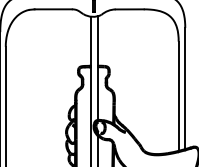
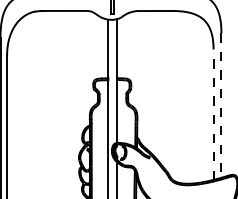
line: (185, 88) -> (221, 105), solid -> dashed
line: (178, 96) -> (213, 115), solid -> dashed

